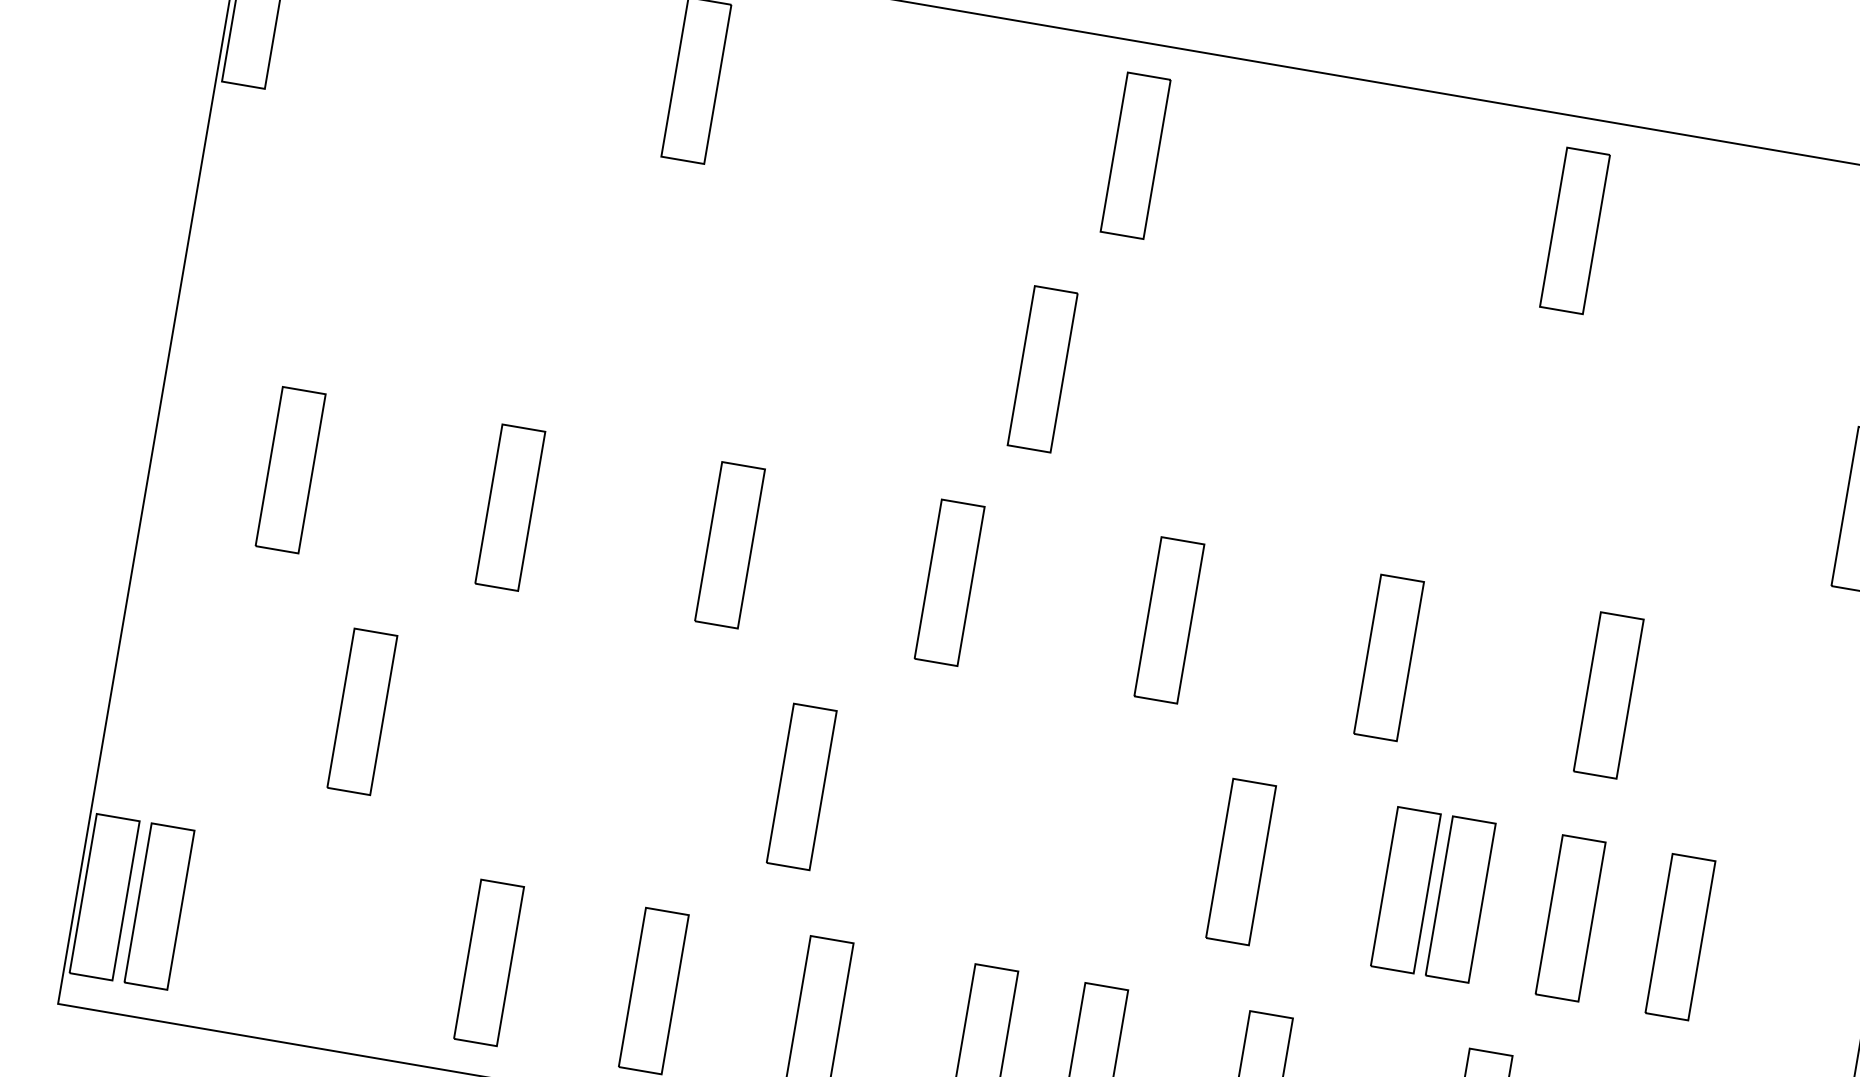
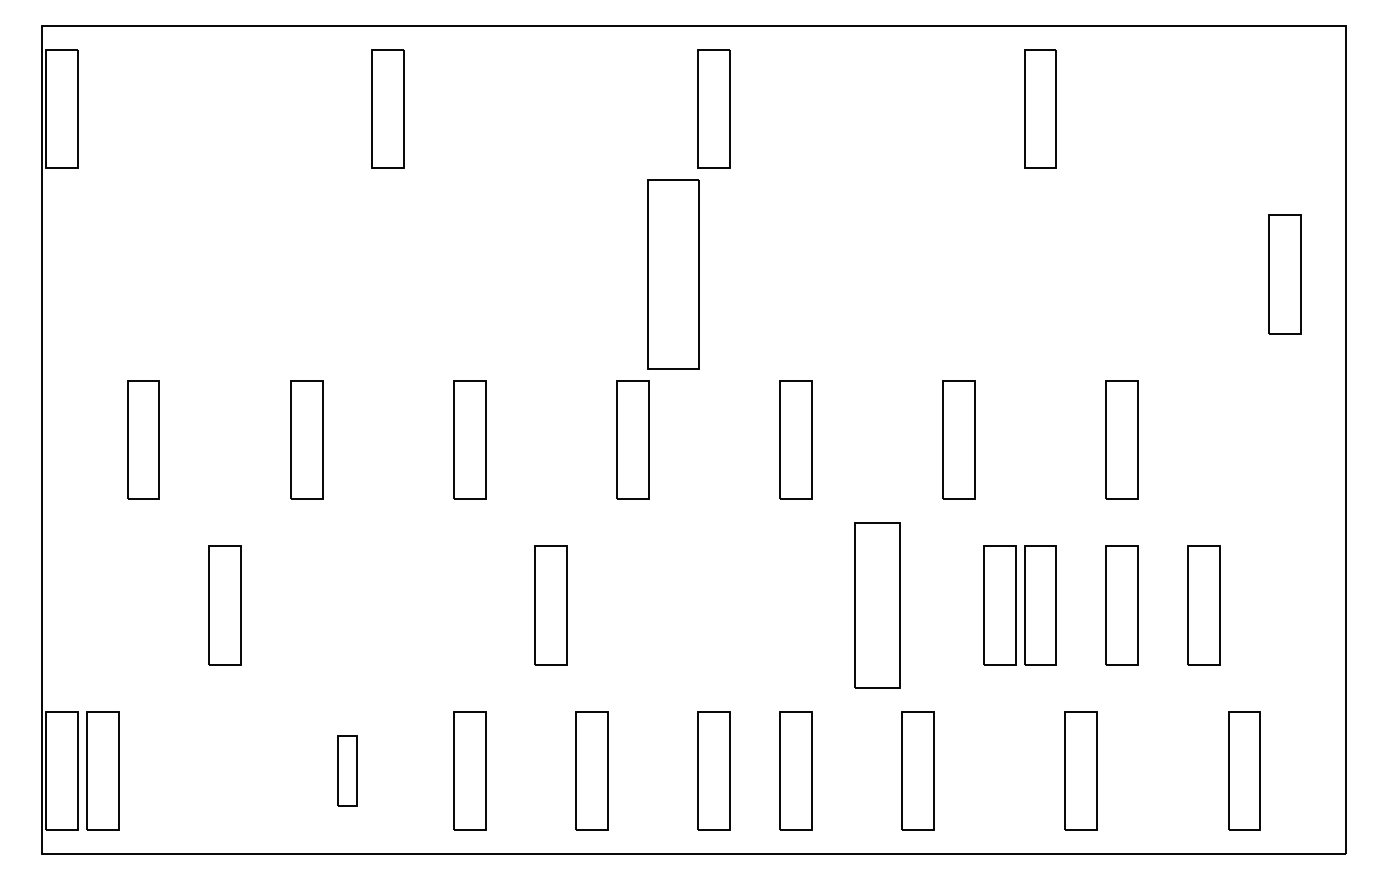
part: (1042, 369) -> (673, 274), size x1.6
part: (1241, 862) -> (877, 605), size x1.4
part: (489, 962) -> (347, 770), size x0.6

